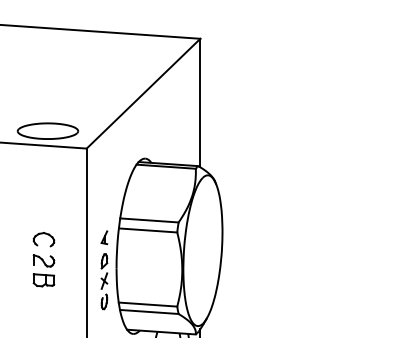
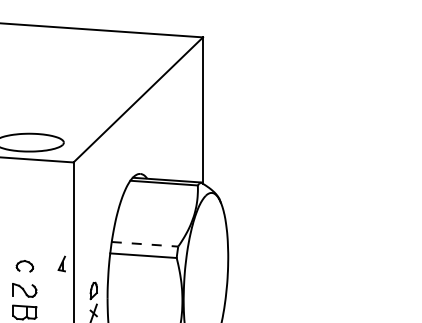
line: (149, 220) -> (145, 244), solid -> dashed
part: (104, 237) -> (61, 263), moved
part: (43, 239) -> (24, 266), size x0.7

